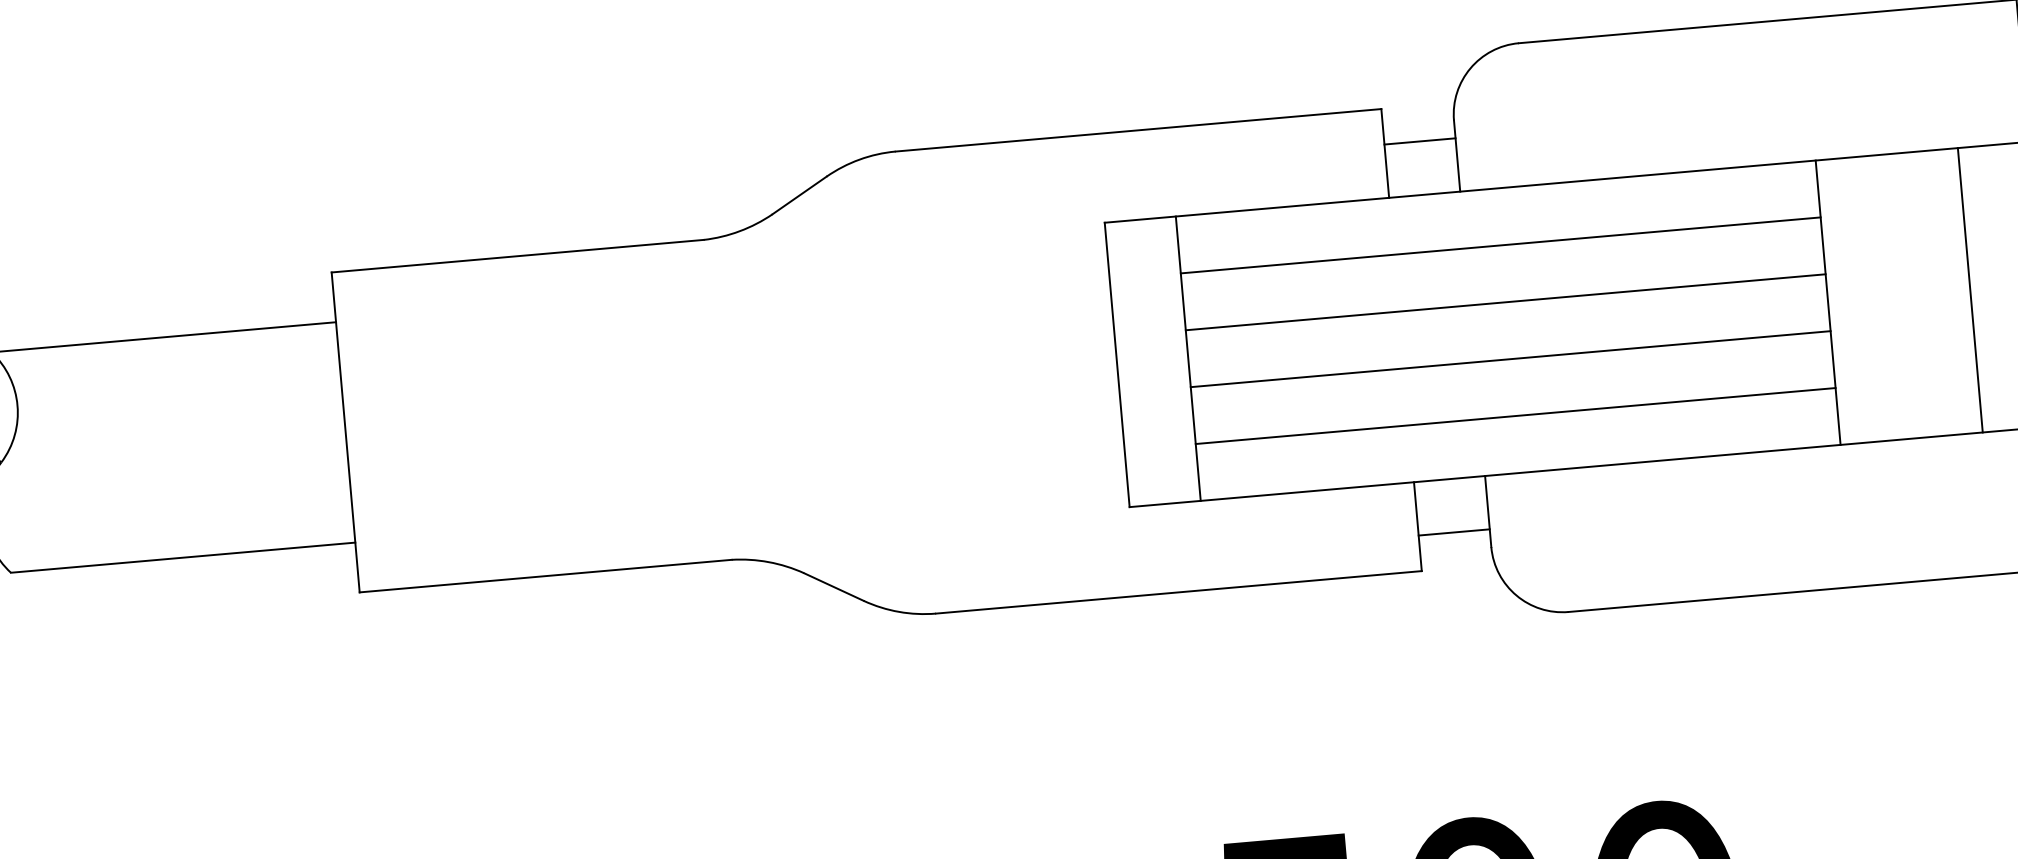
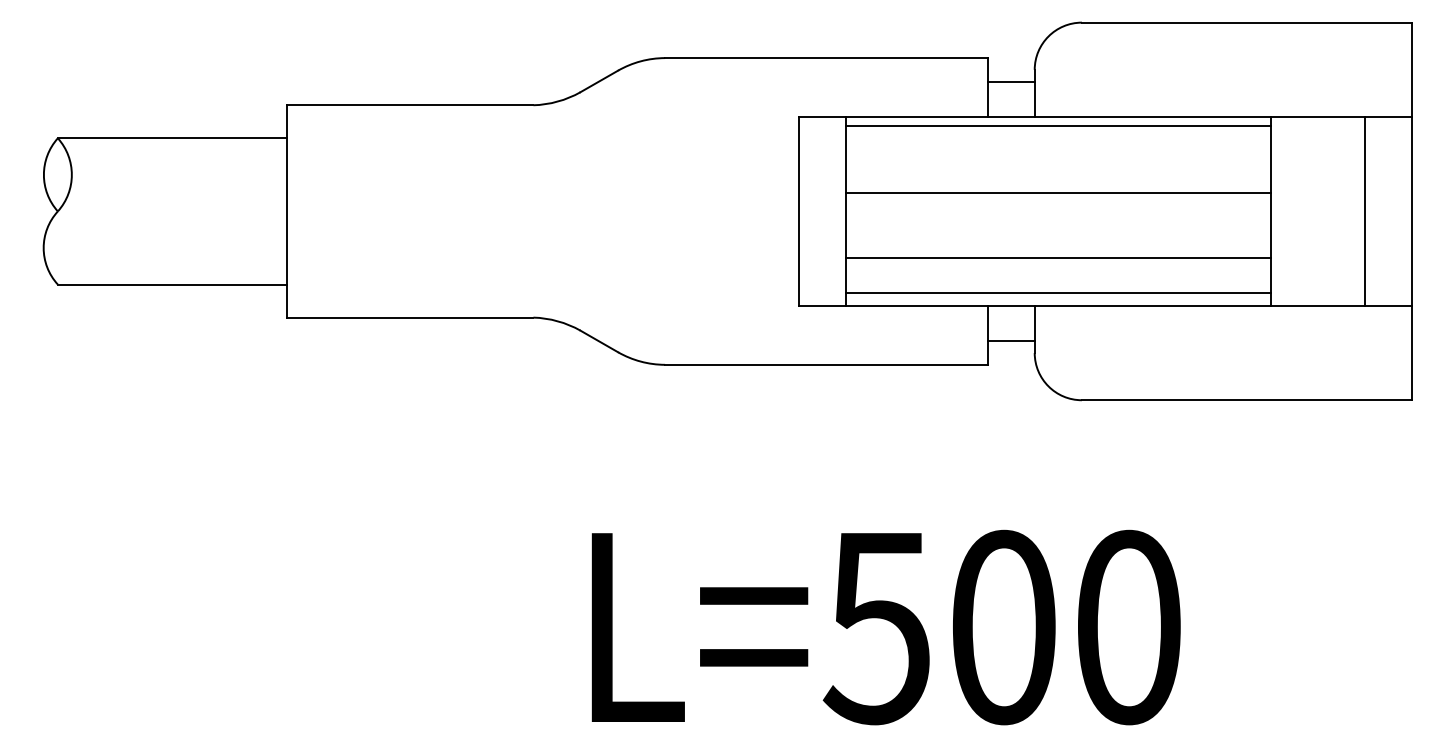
line: (1499, 245) -> (1057, 125), moved
line: (1509, 359) -> (1057, 258), moved
line: (1514, 416) -> (1057, 293), moved

